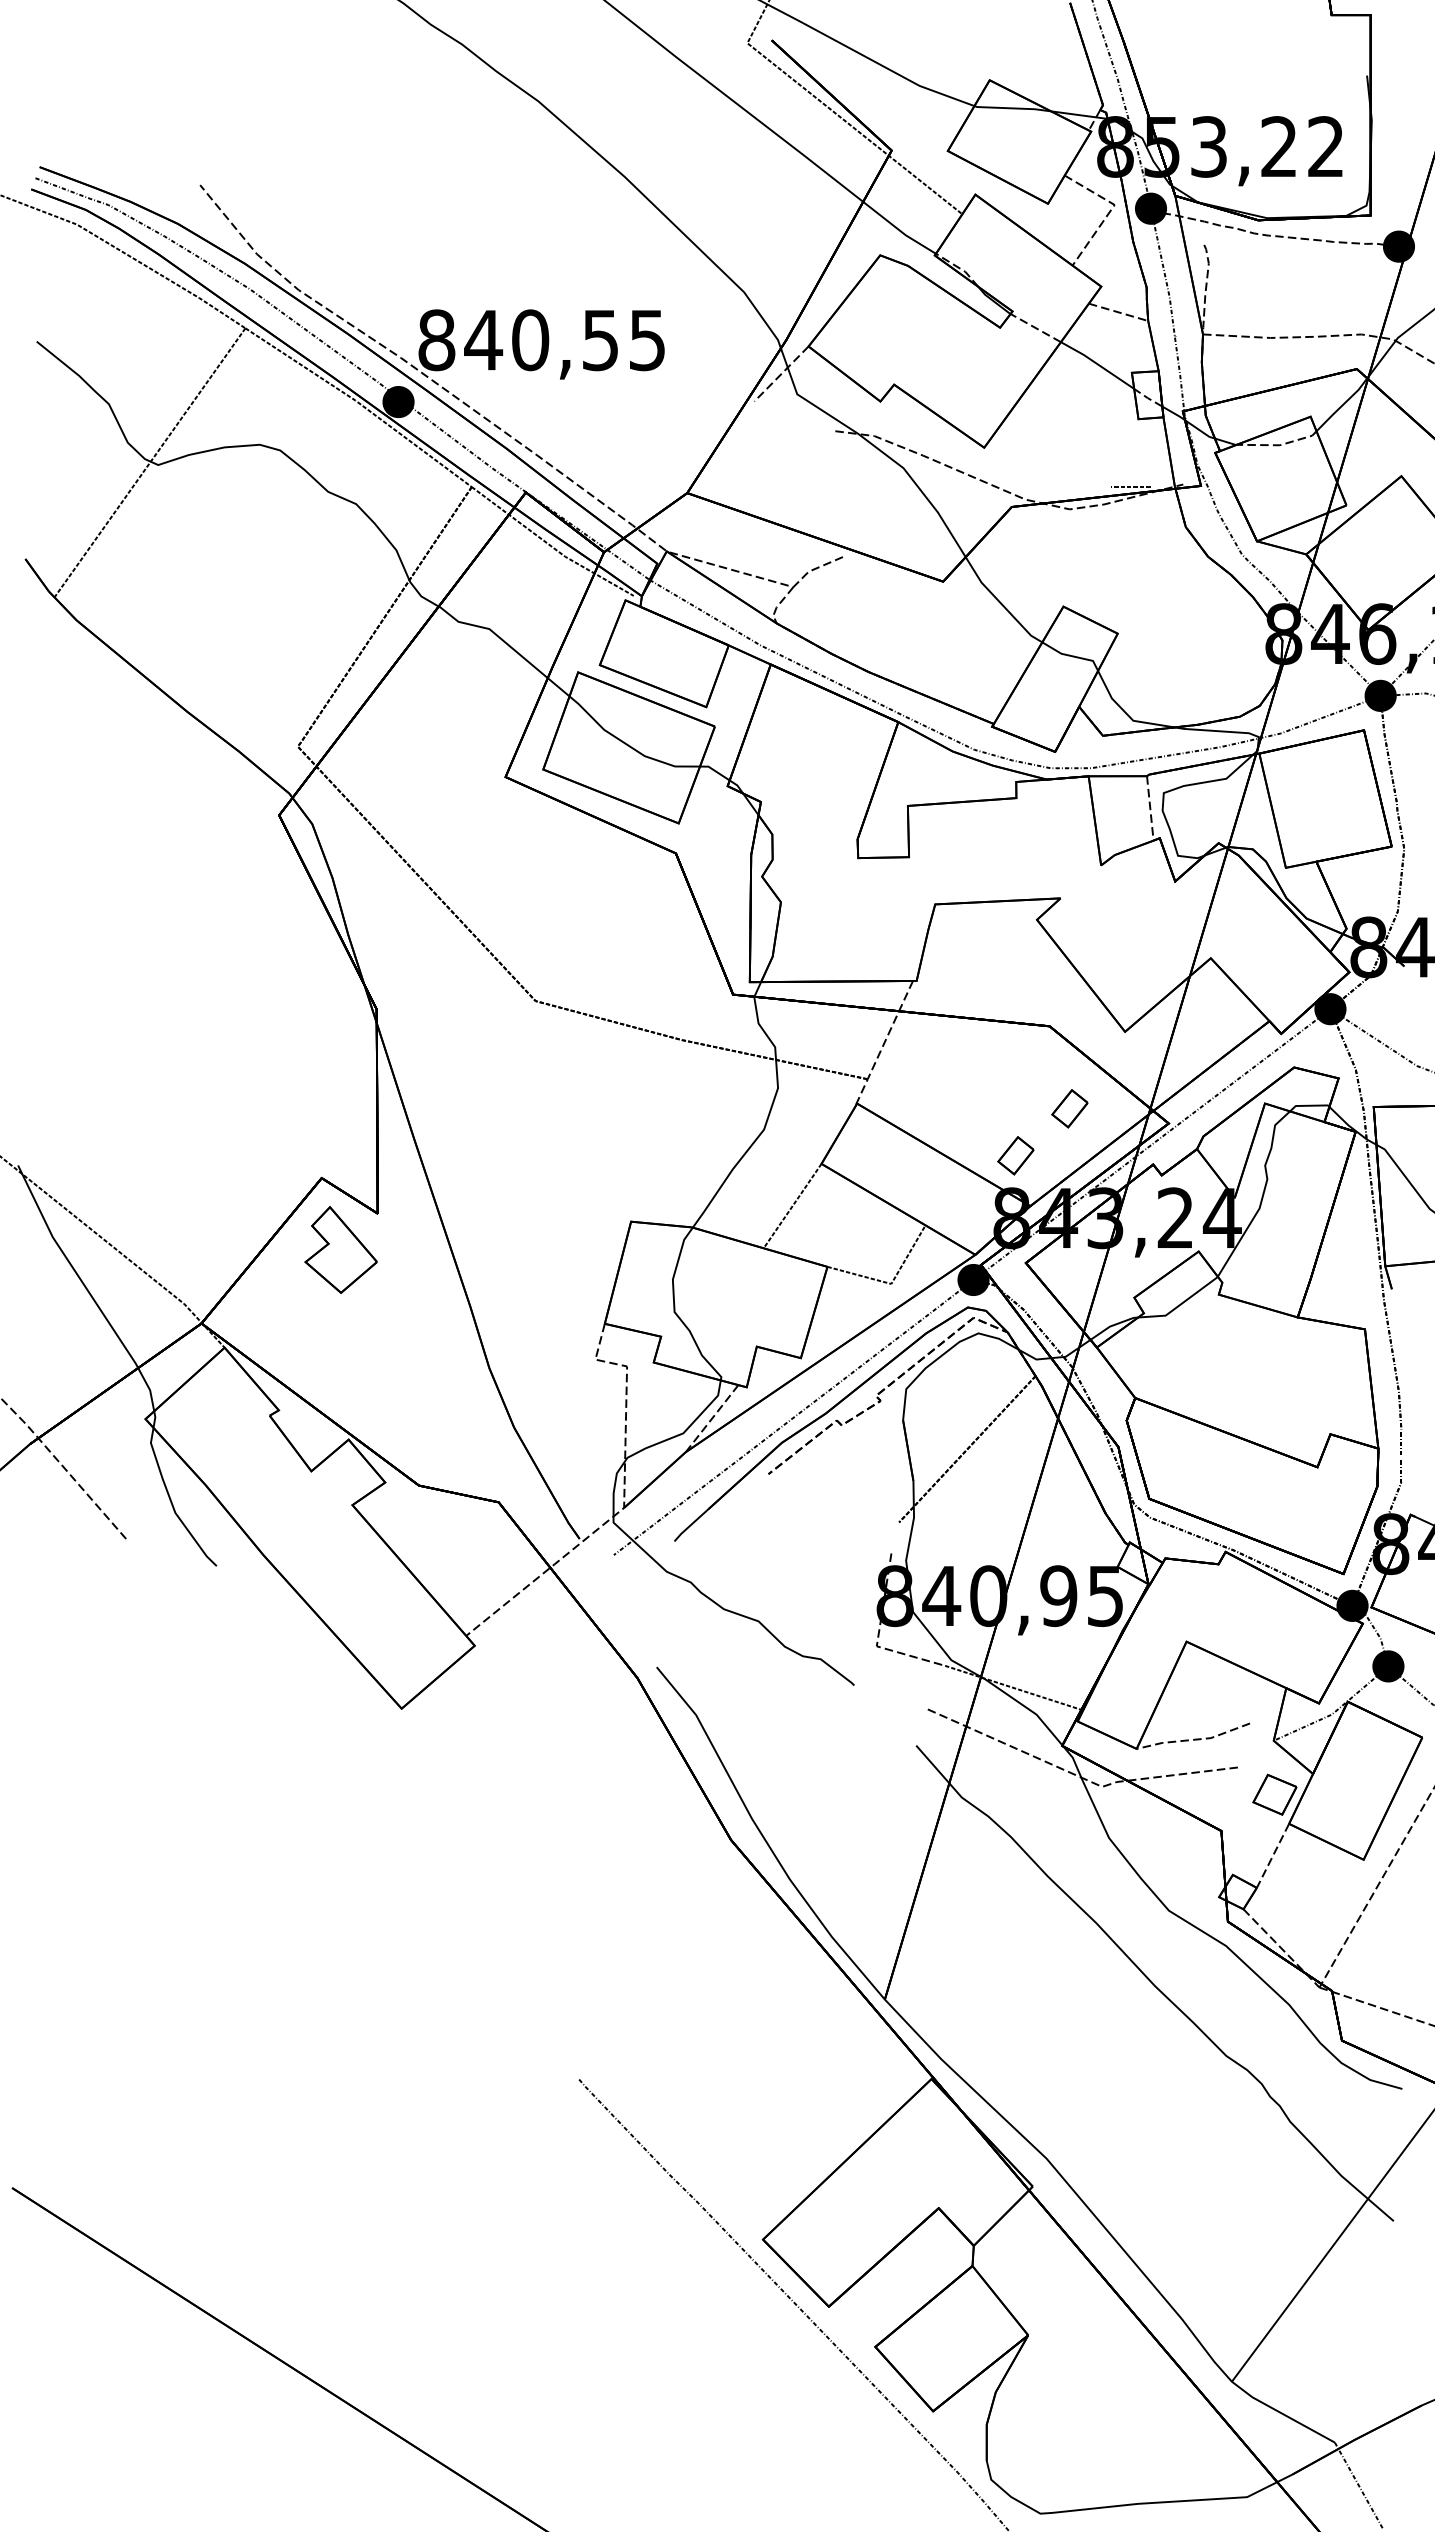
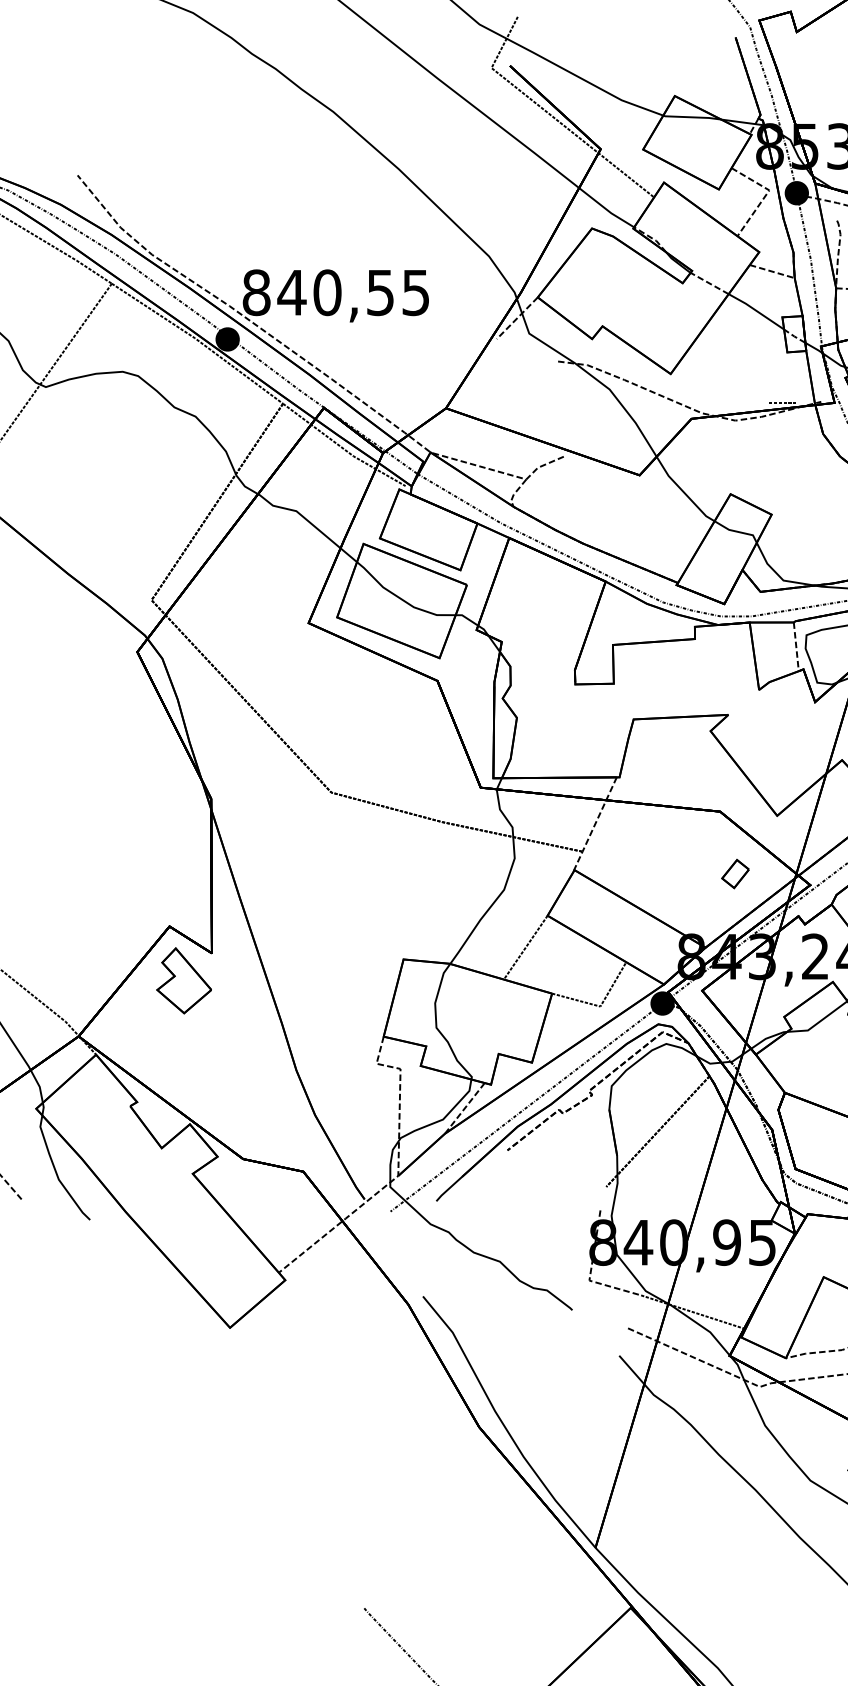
part: (1015, 1155) -> (694, 909), removed

